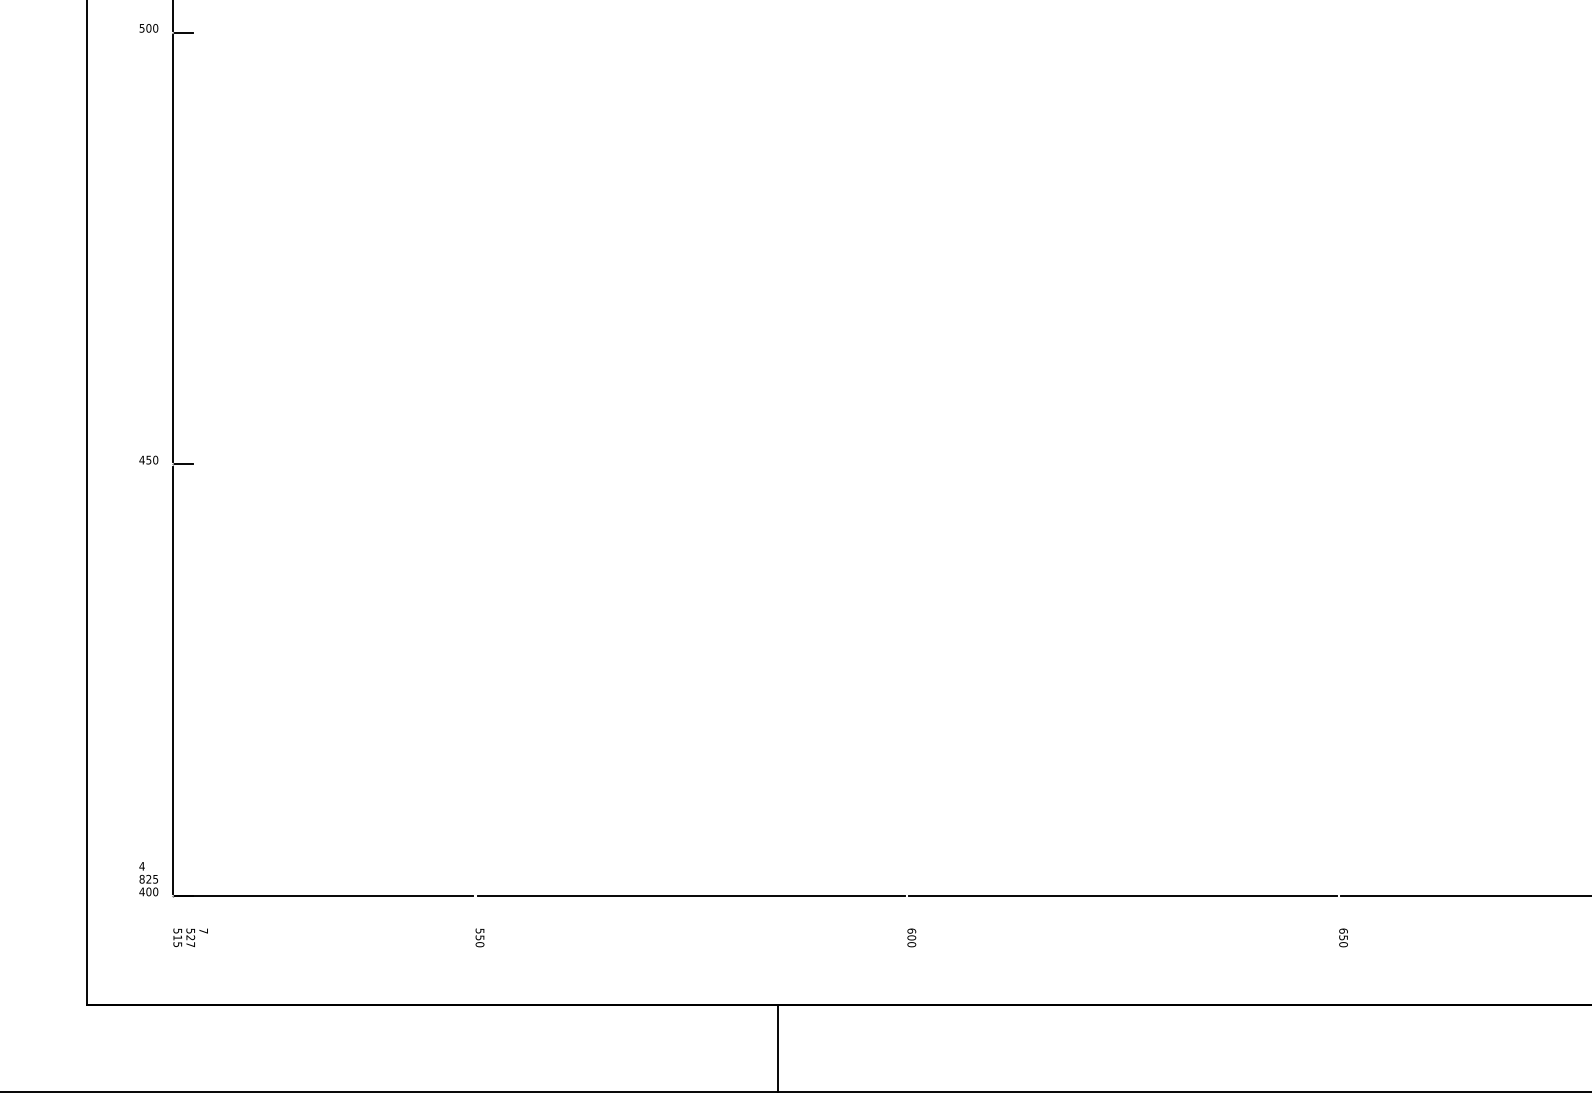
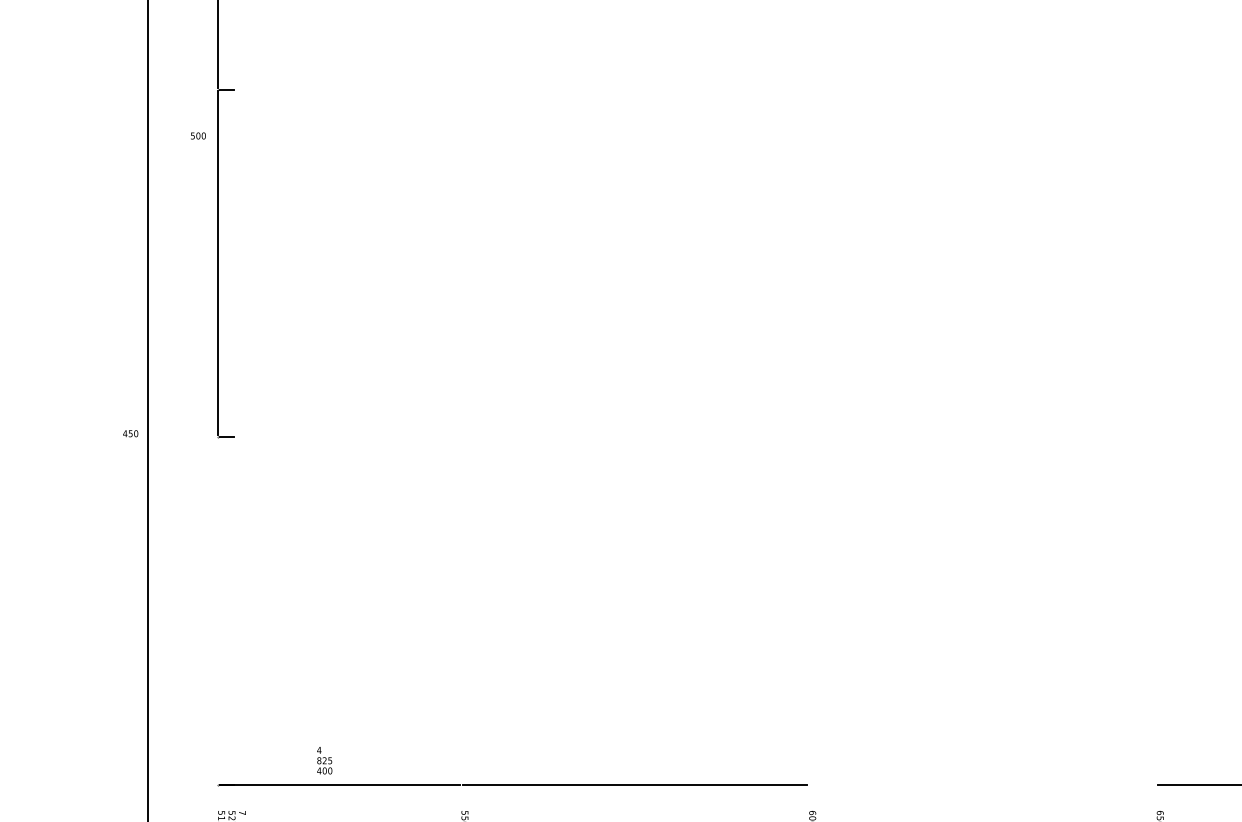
text: (148, 28) -> (198, 136), moved
text: (148, 459) -> (130, 433), moved
line: (173, 680) -> (218, 611), removed
text: (148, 879) -> (324, 760), moved
line: (1122, 896) -> (982, 785), removed

